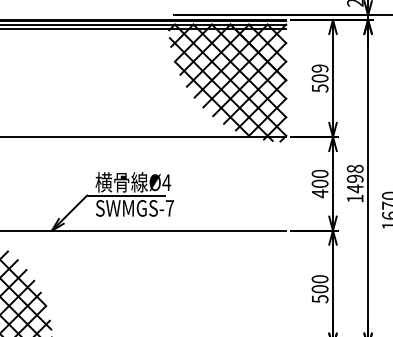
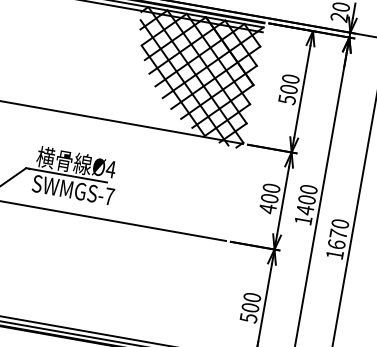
text: (319, 68) -> (290, 79), 509 -> 500
text: (355, 173) -> (308, 194), 1498 -> 1400

